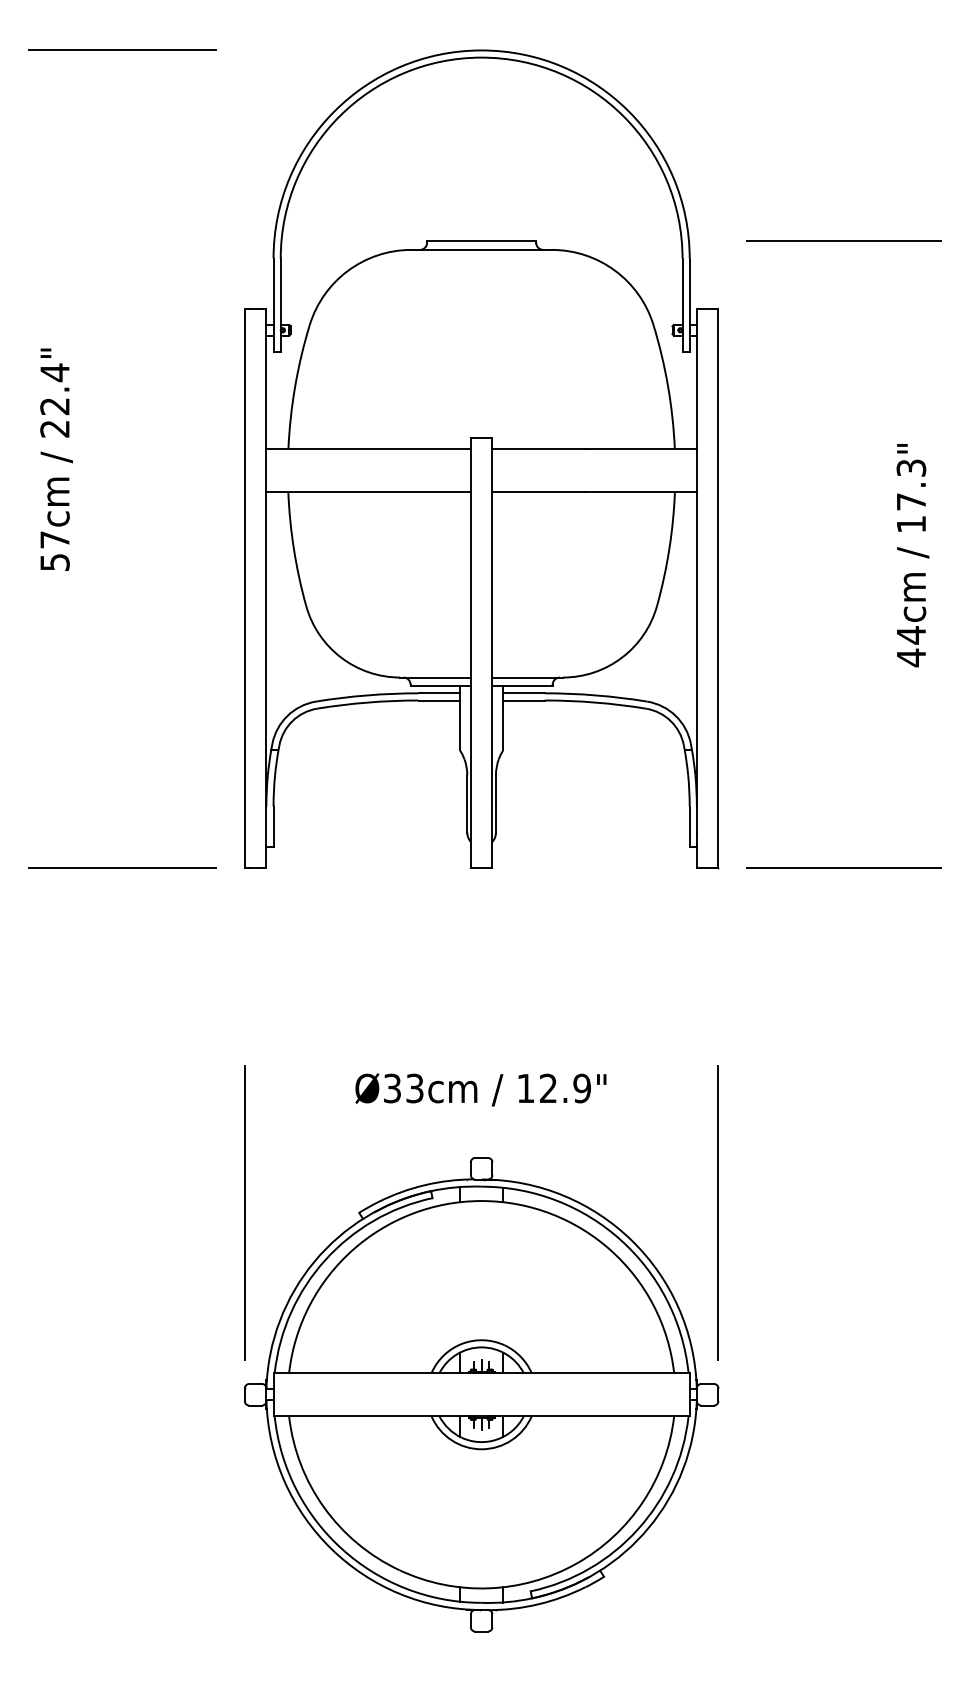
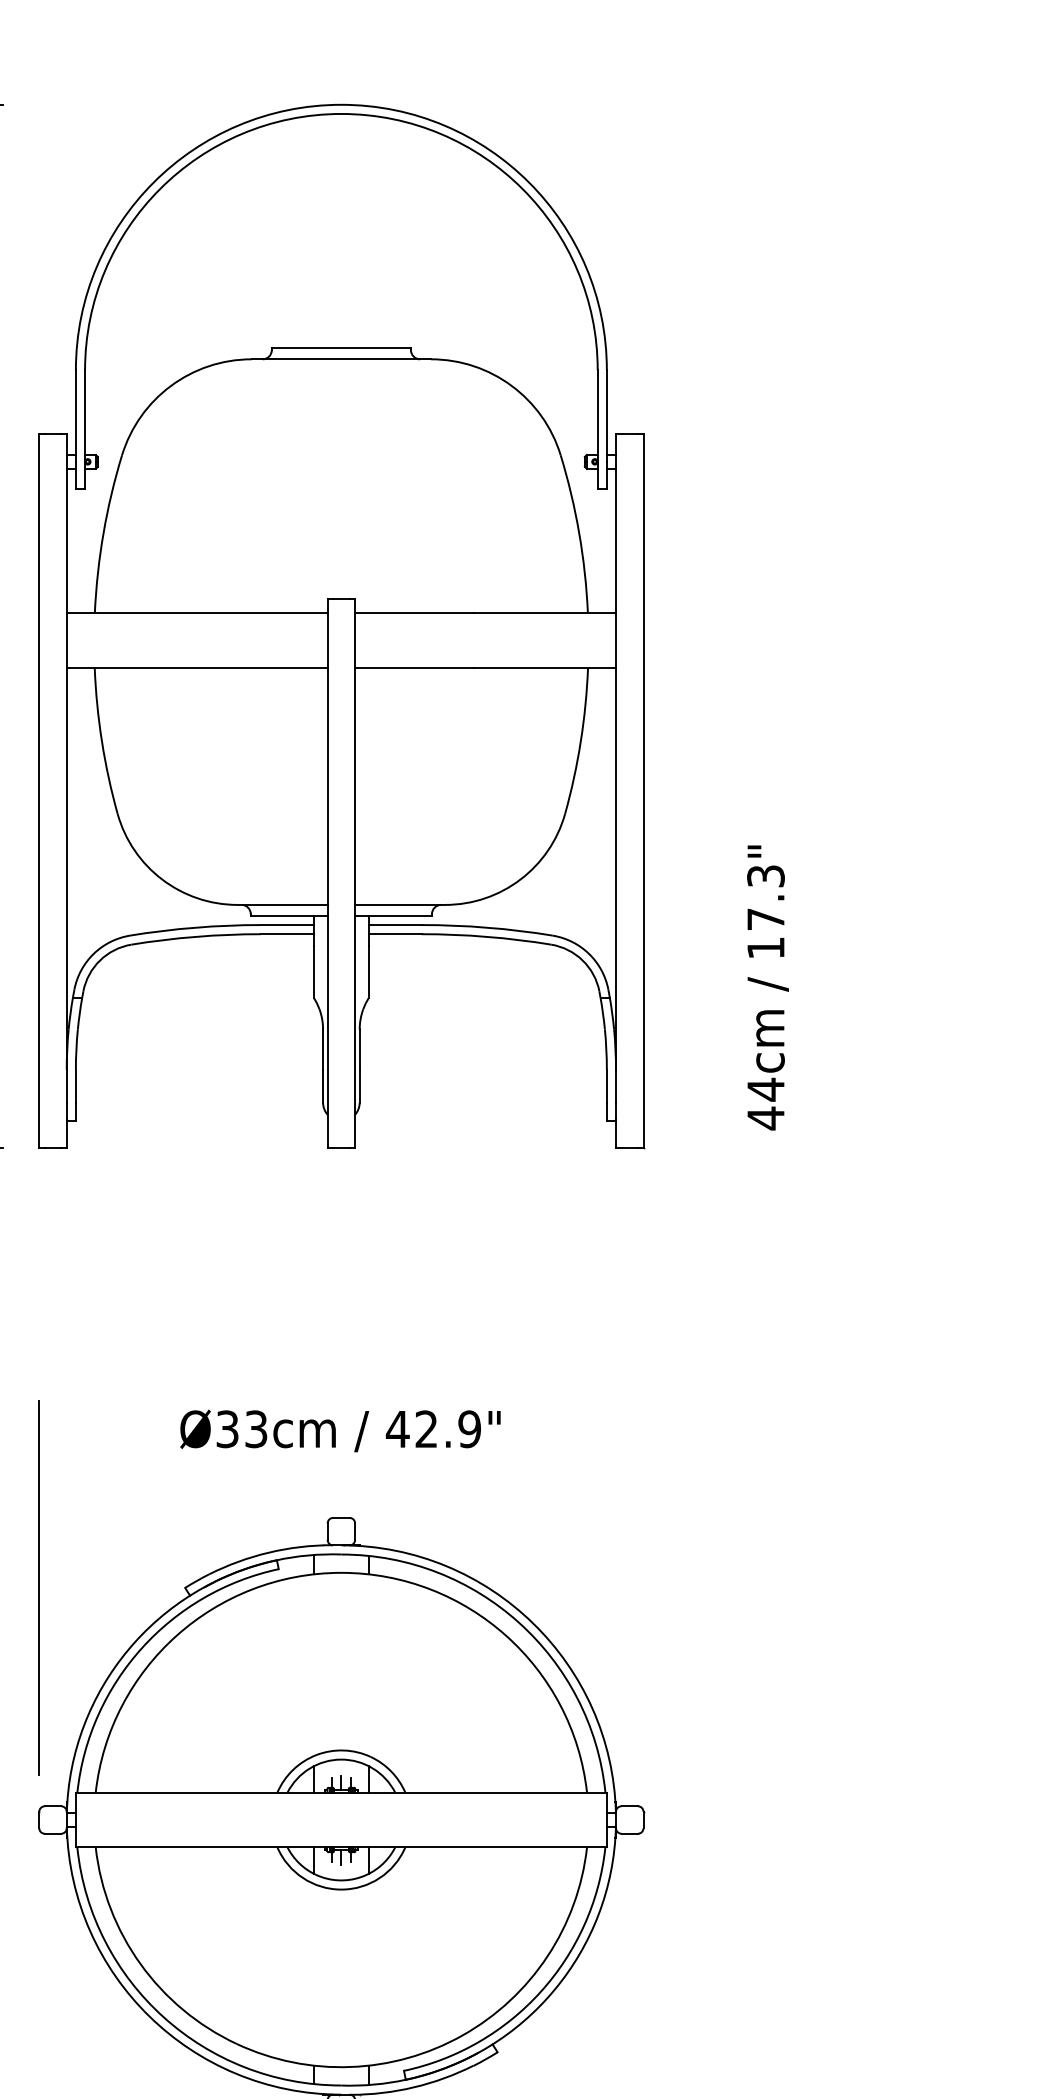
line: (843, 241) -> (803, 348), removed
text: (912, 555) -> (767, 987), moved
line: (843, 868) -> (803, 1148), removed
text: (525, 1088) -> (397, 1429), 12.9" -> 42.9"
line: (718, 1212) -> (643, 1587), removed

